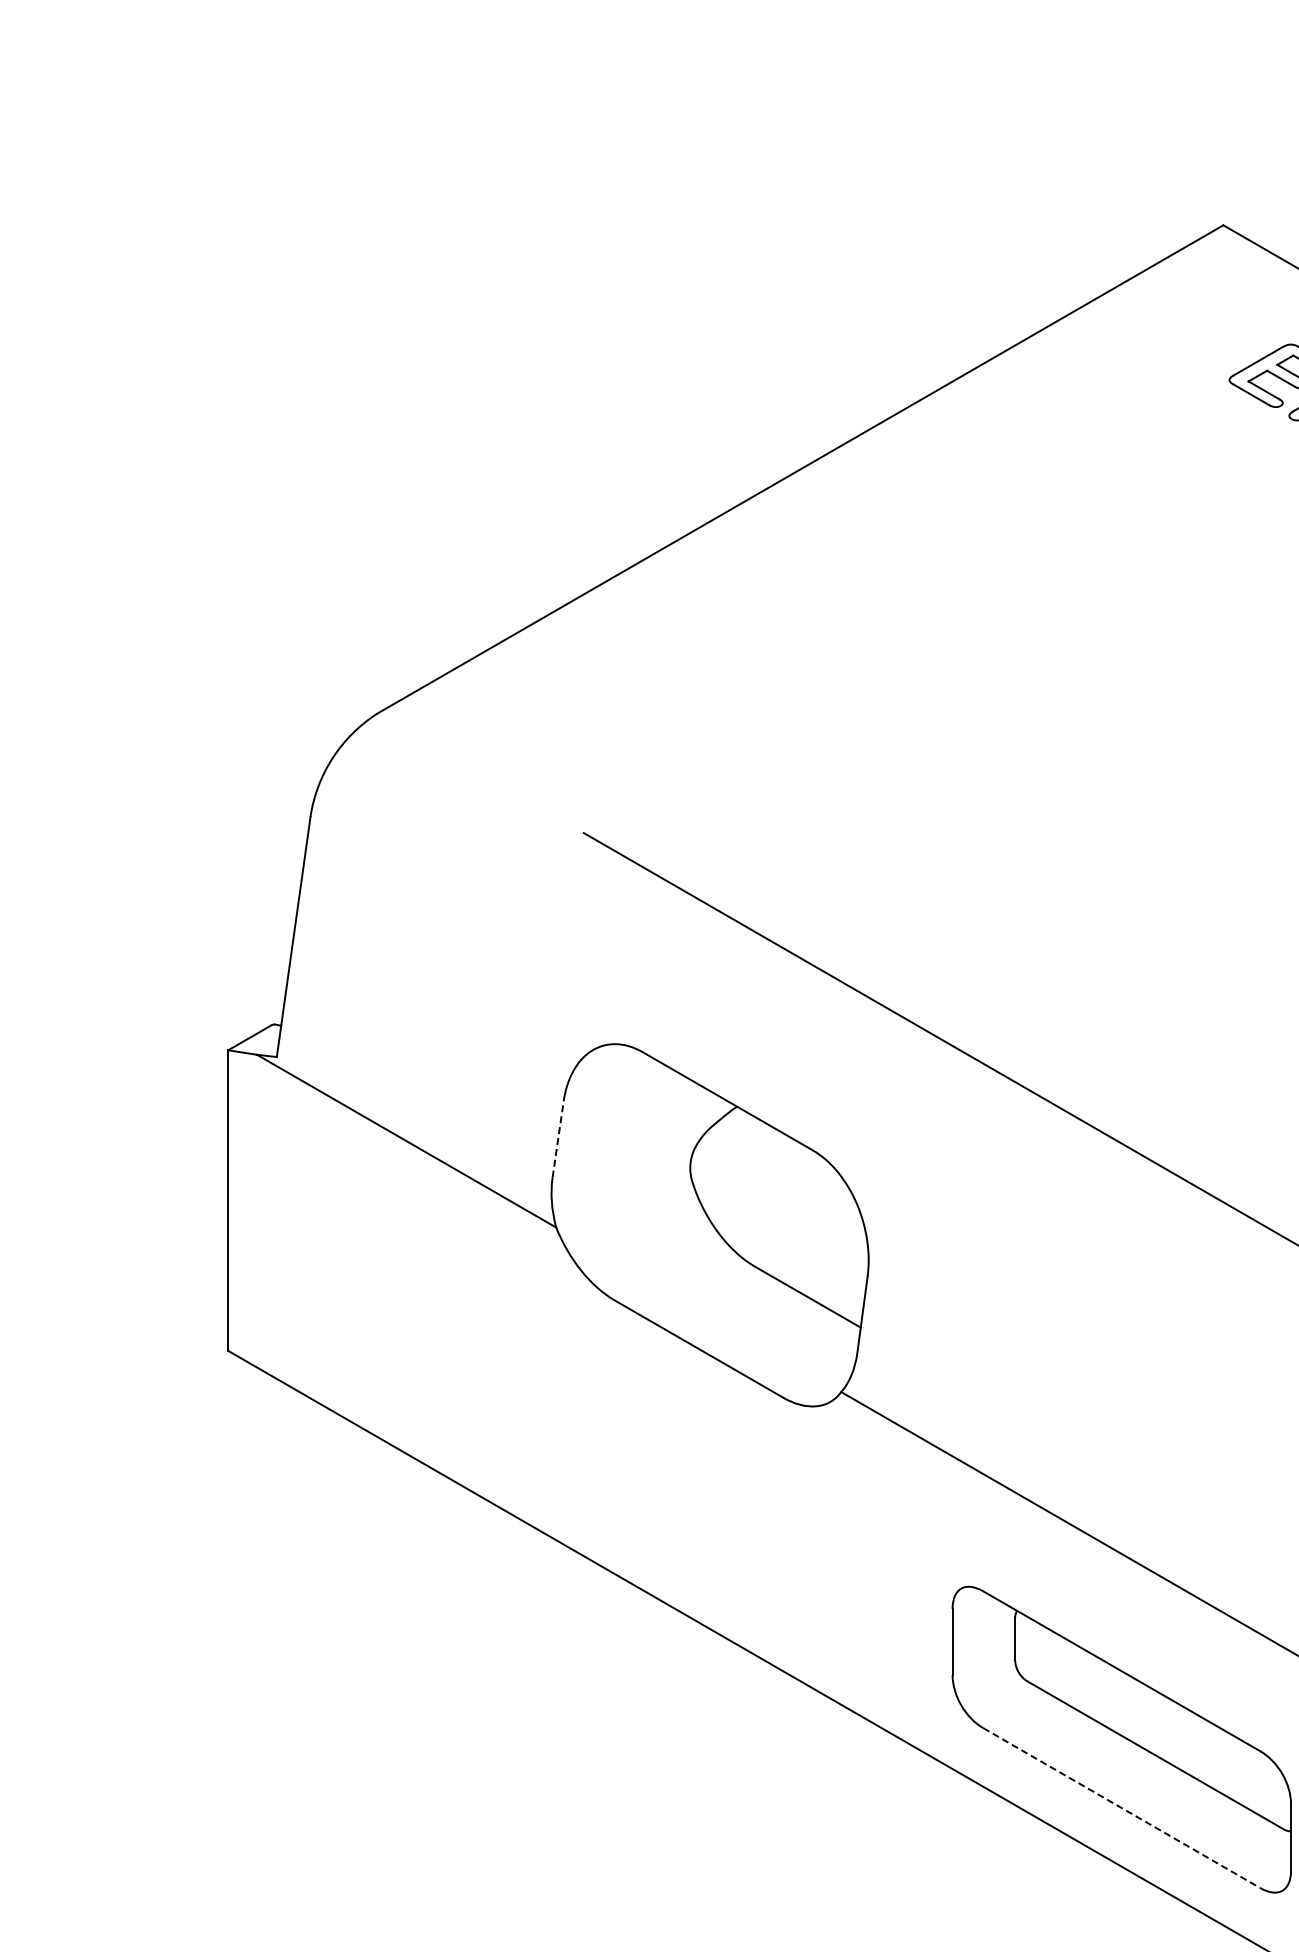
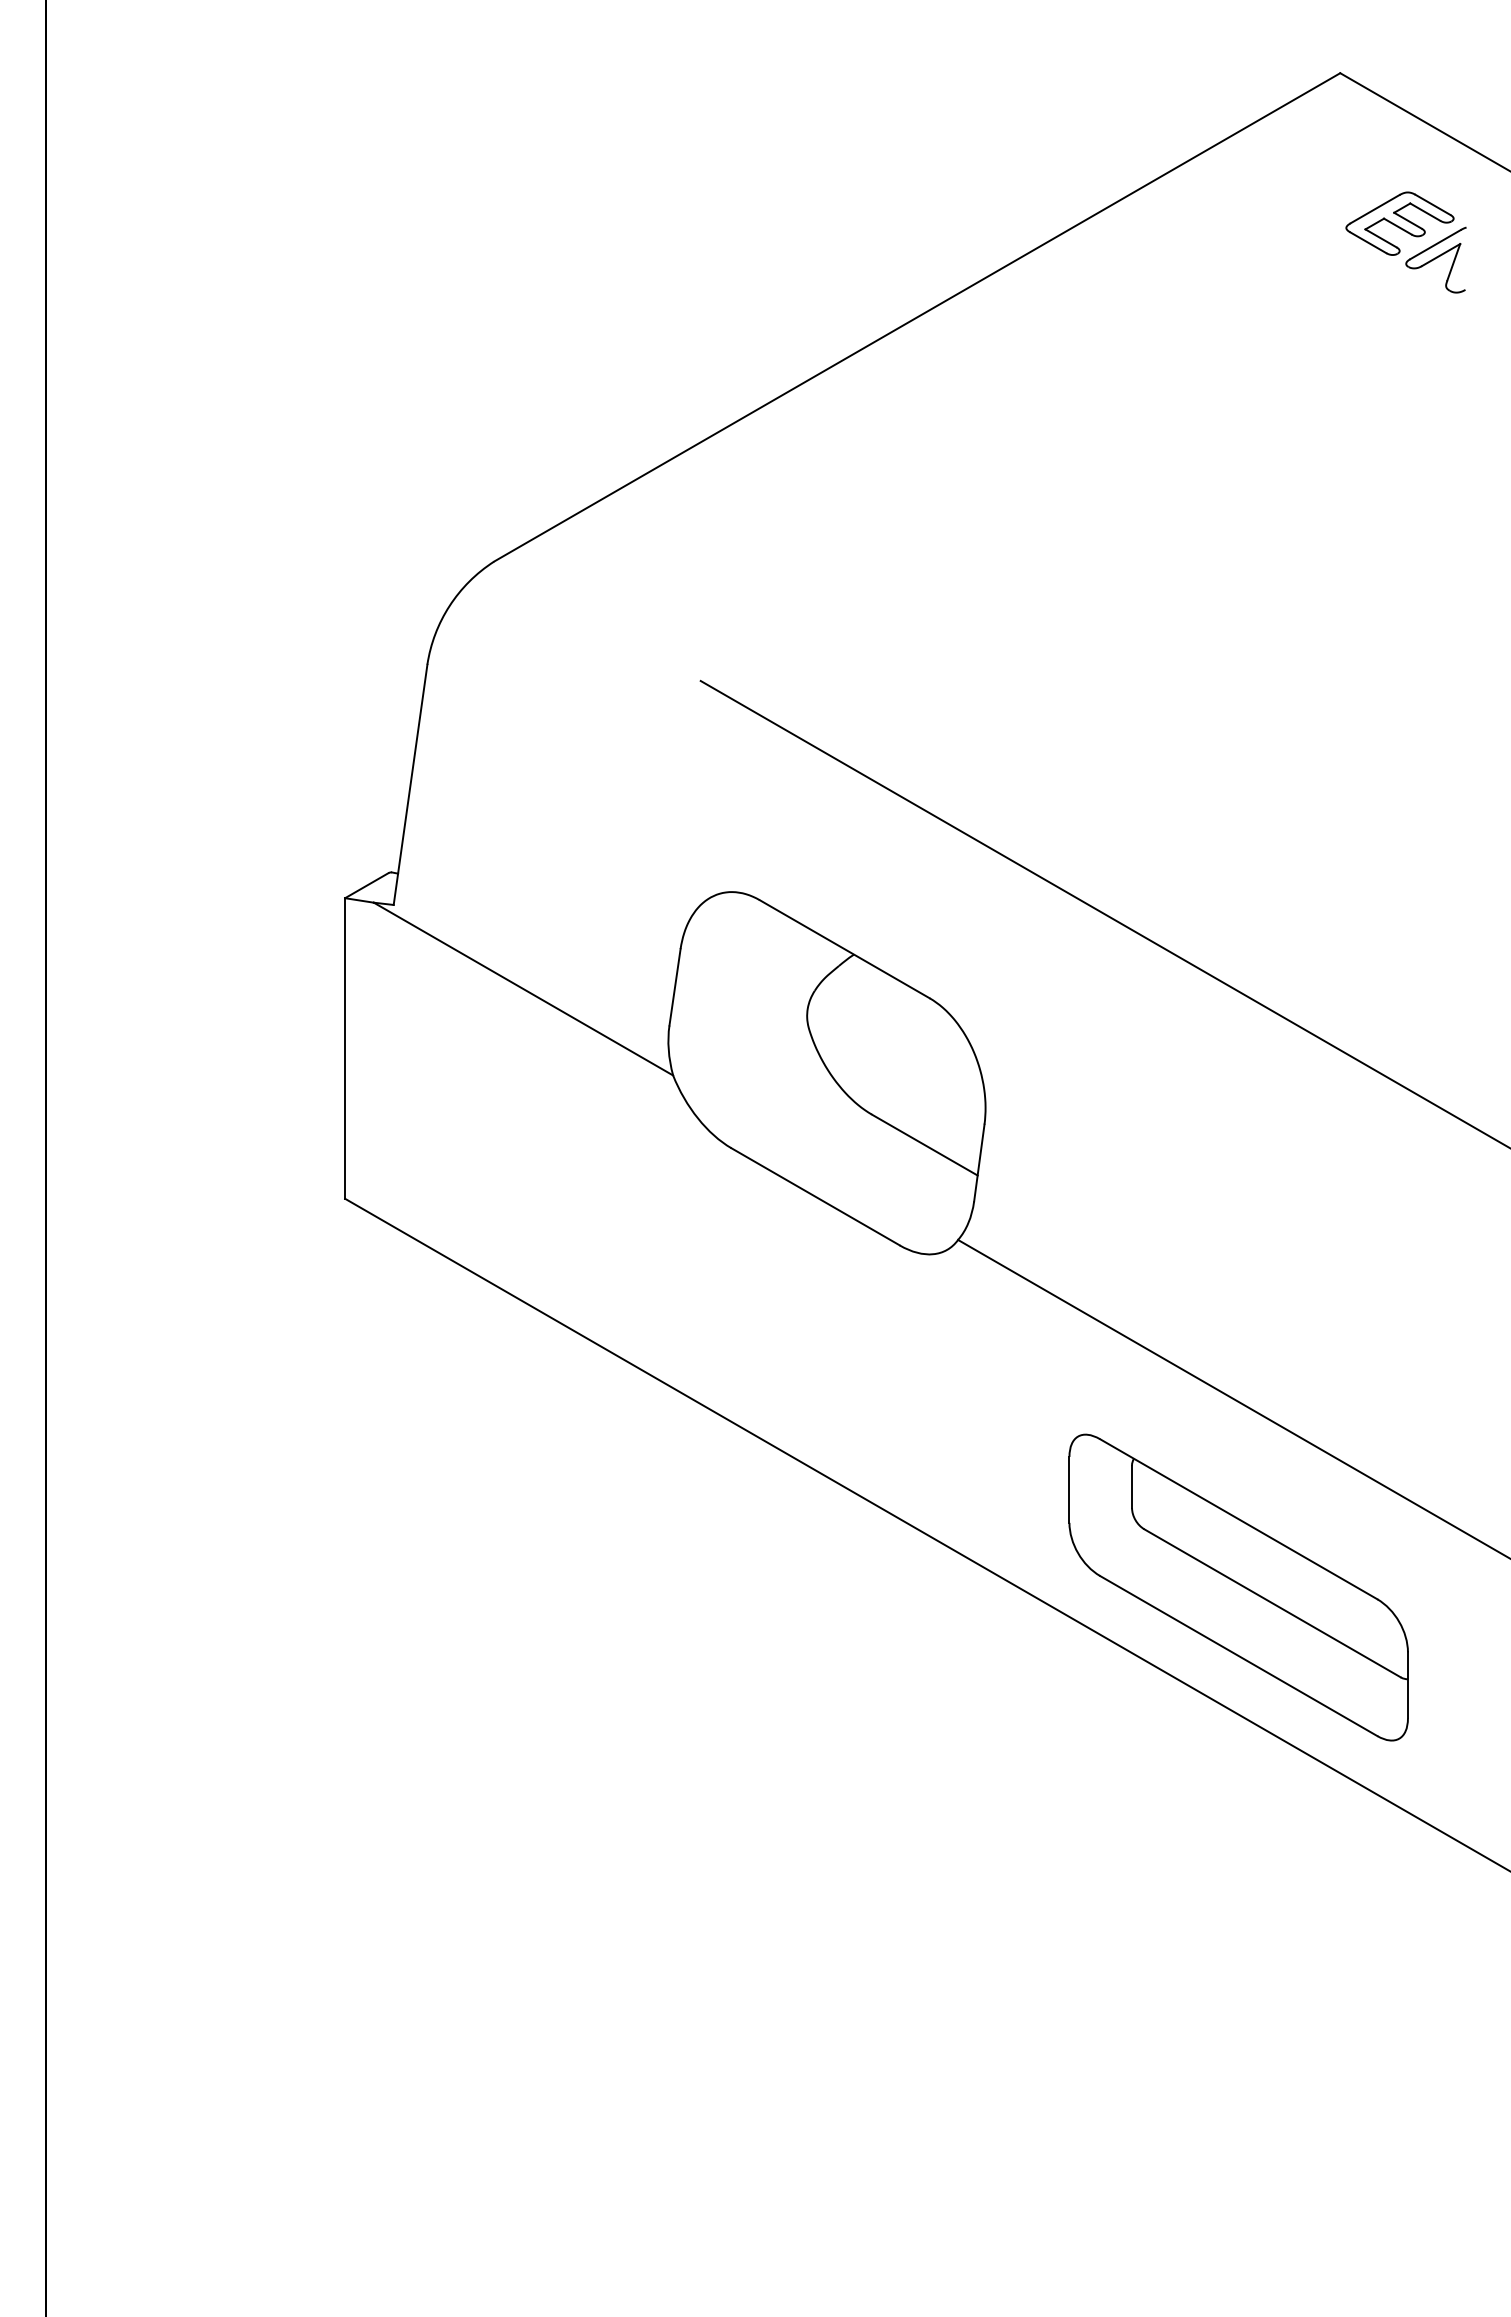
line: (558, 1139) -> (675, 987), dashed -> solid
line: (1121, 1808) -> (1238, 1656), dashed -> solid

